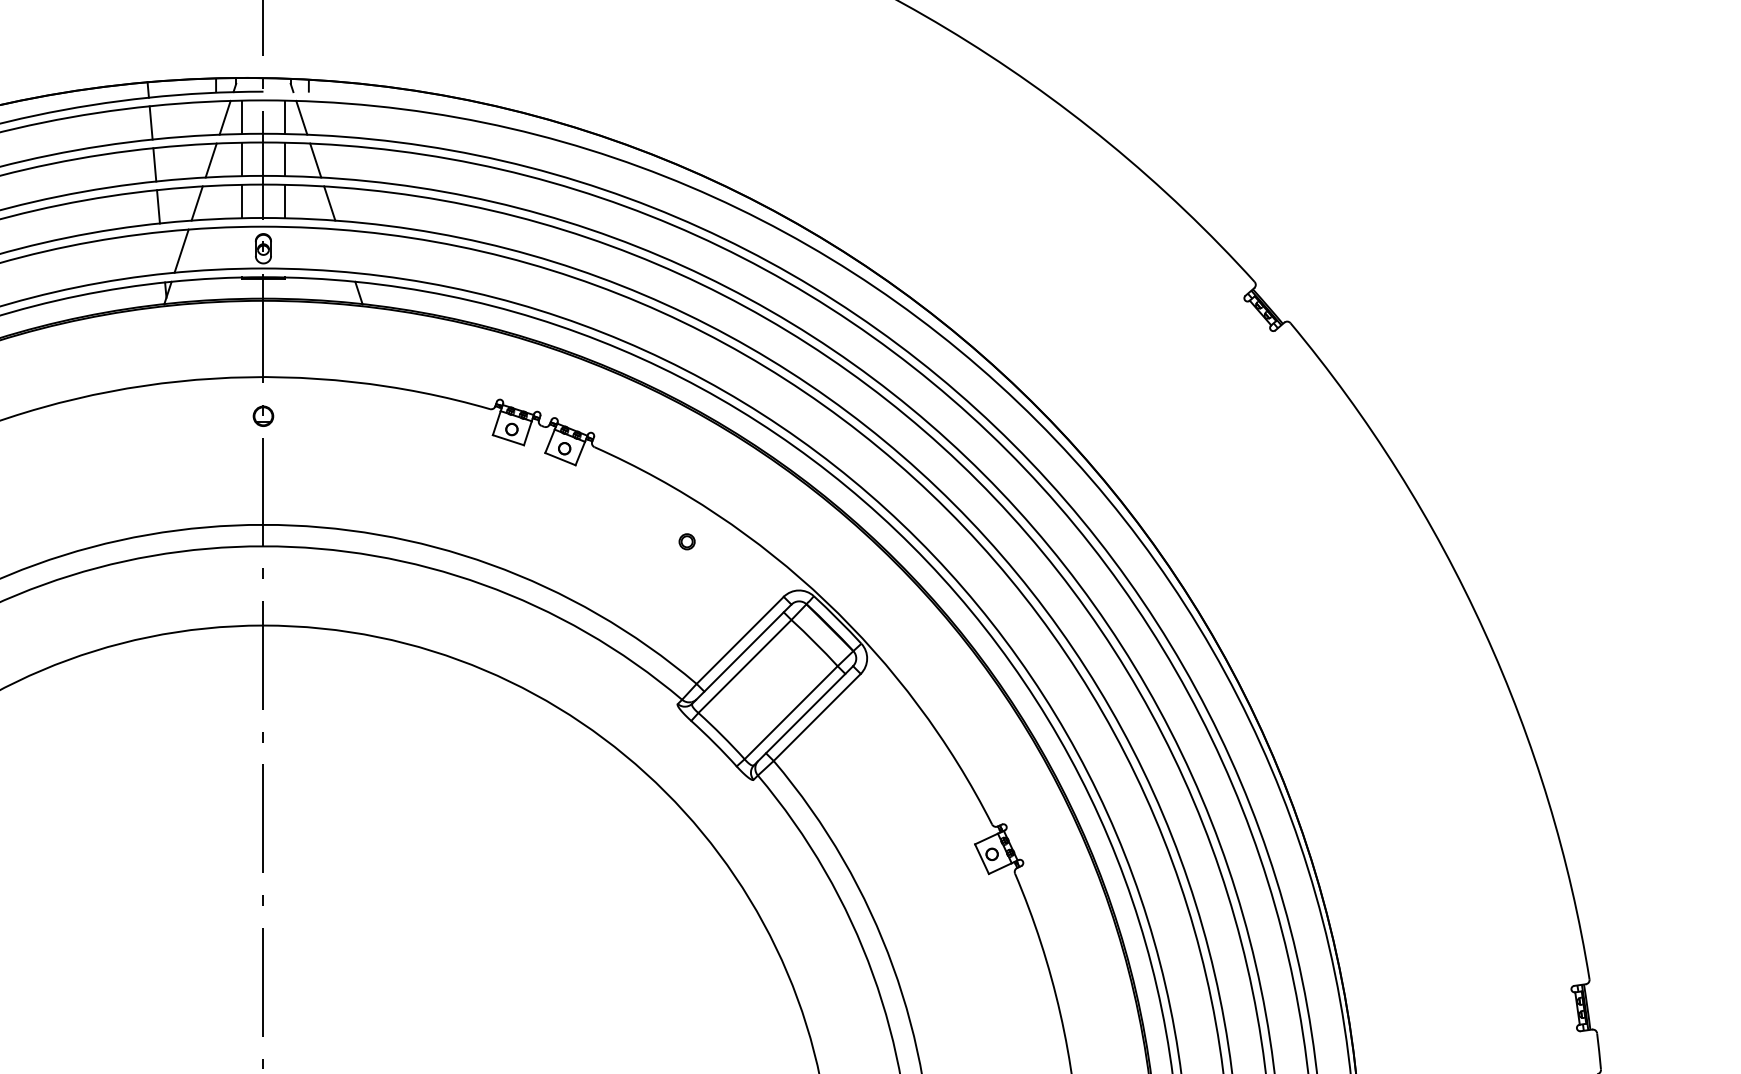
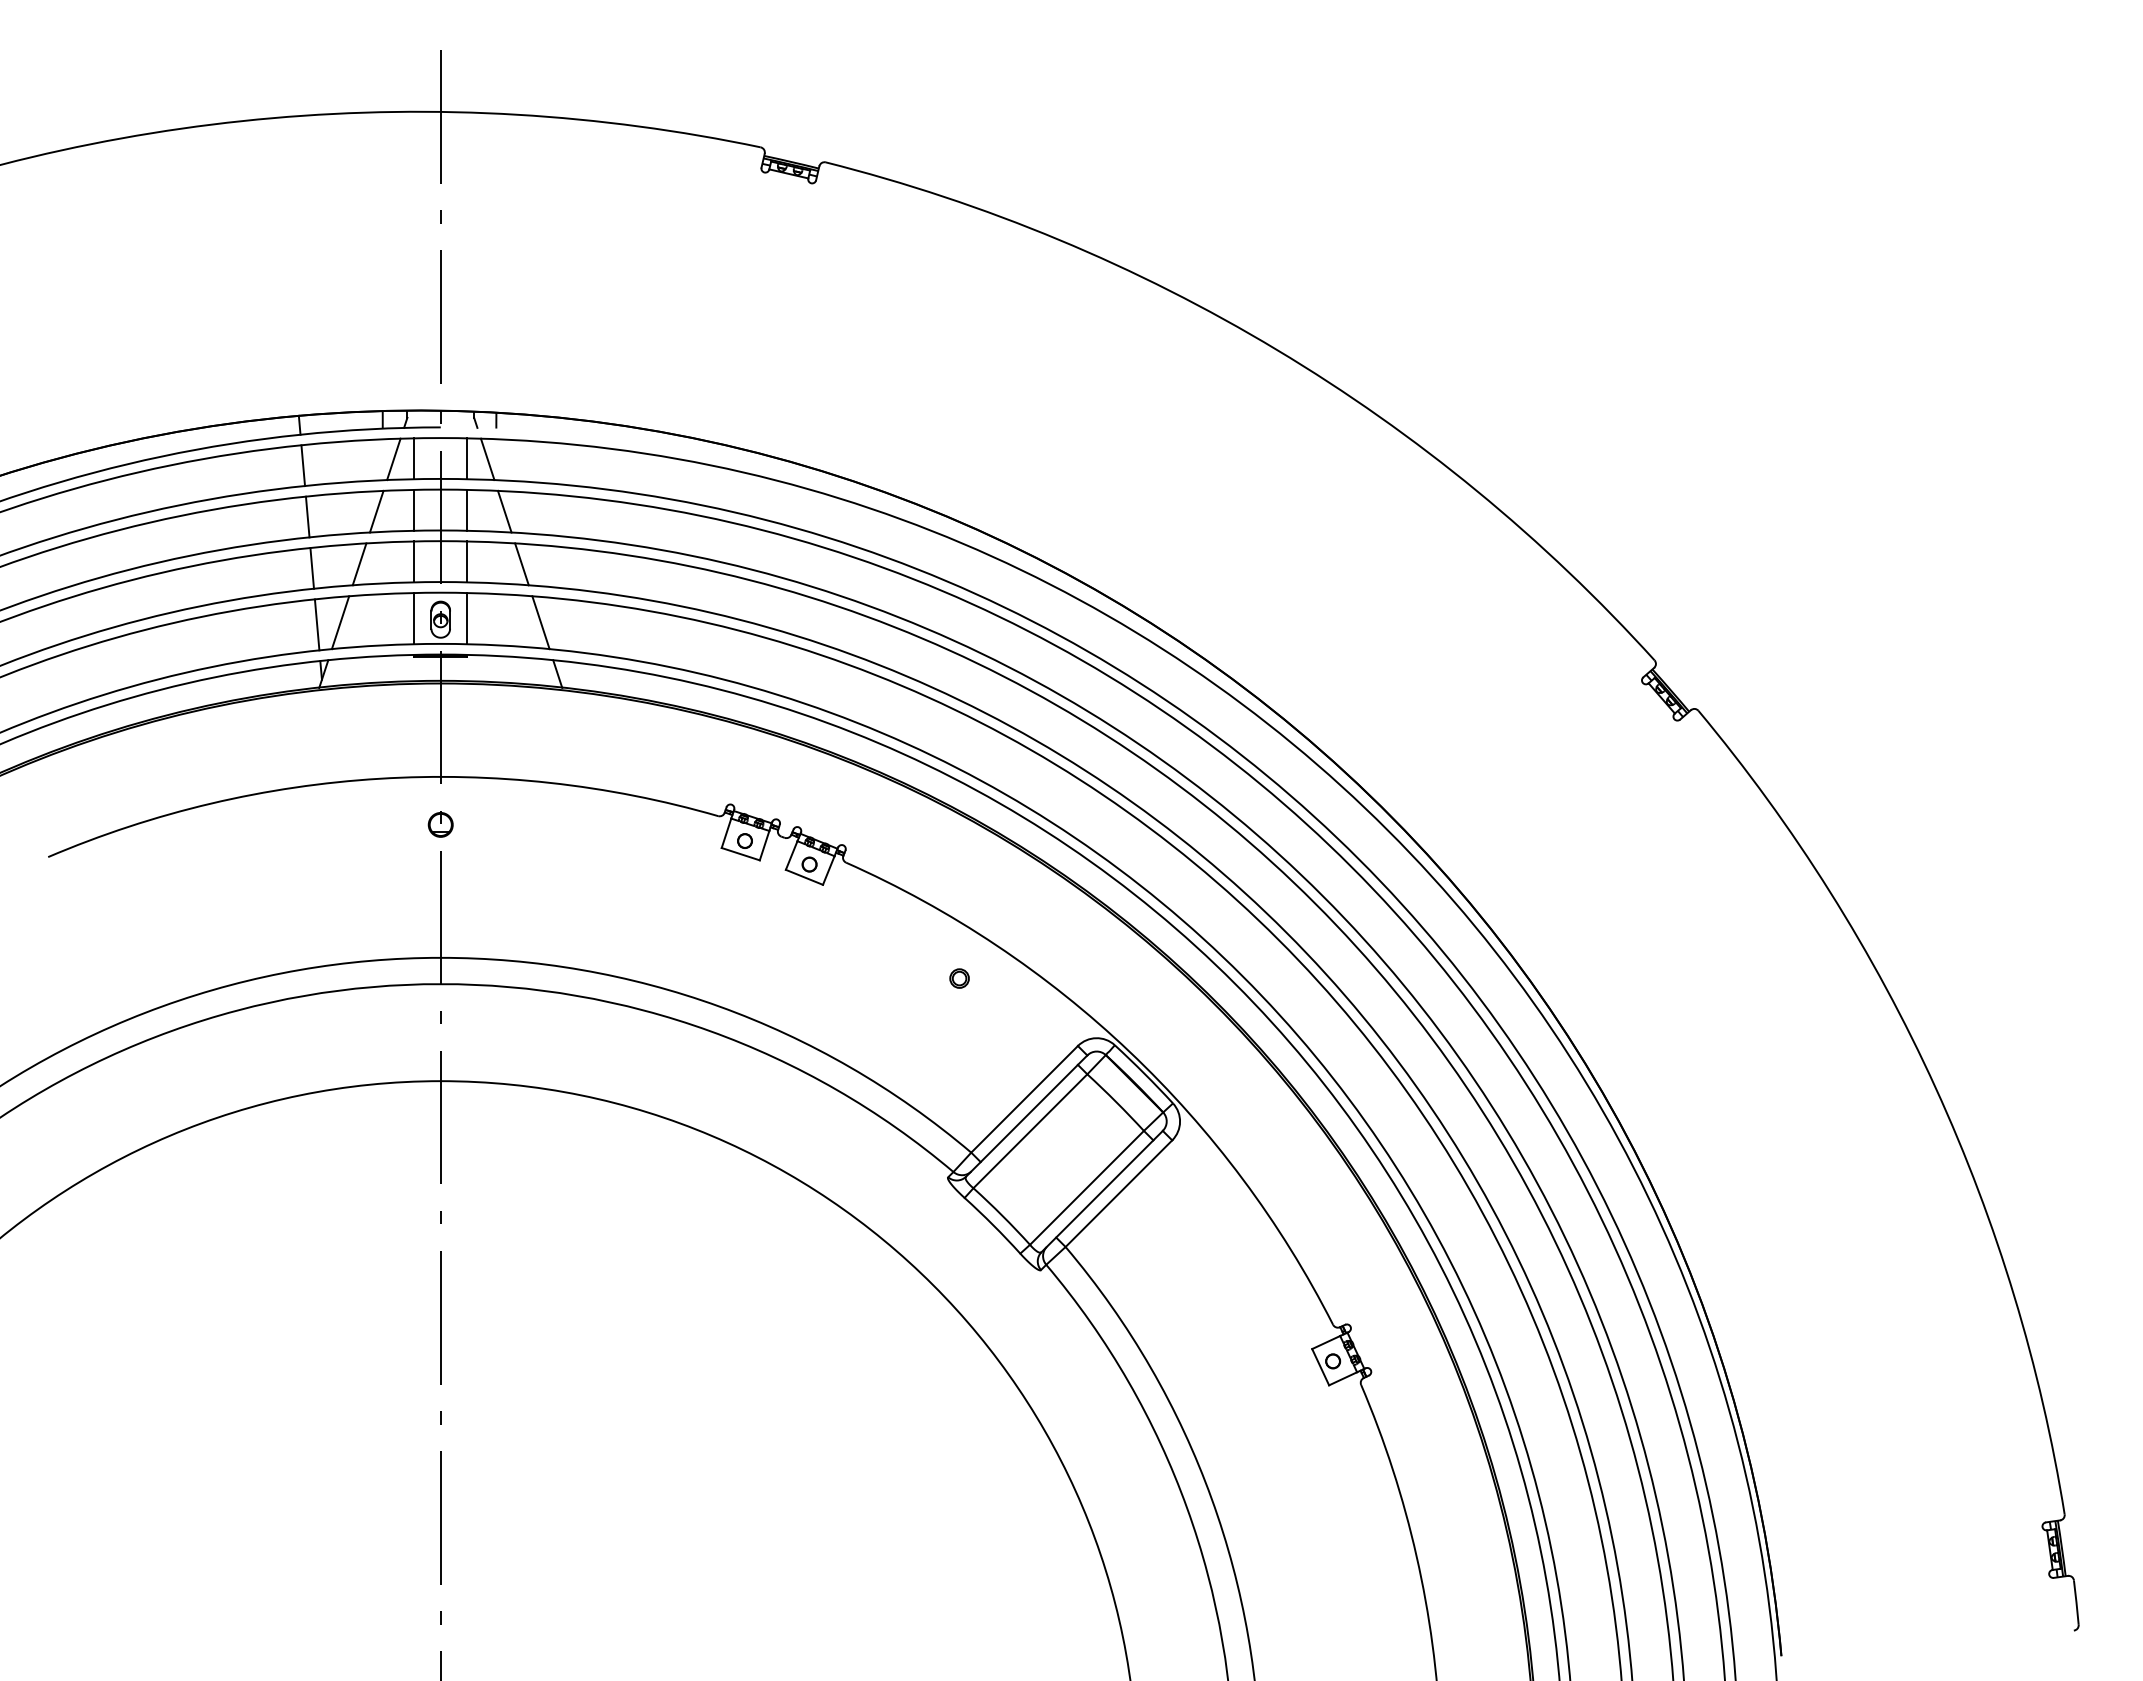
line: (242, 247) -> (414, 618), added
line: (285, 247) -> (467, 618), added
line: (344, 251) -> (540, 622), added
line: (161, 252) -> (316, 624), added

